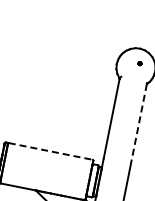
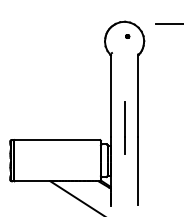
line: (139, 123) -> (138, 95), dashed -> solid
line: (50, 151) -> (57, 140), dashed -> solid
line: (119, 152) -> (124, 127), added

